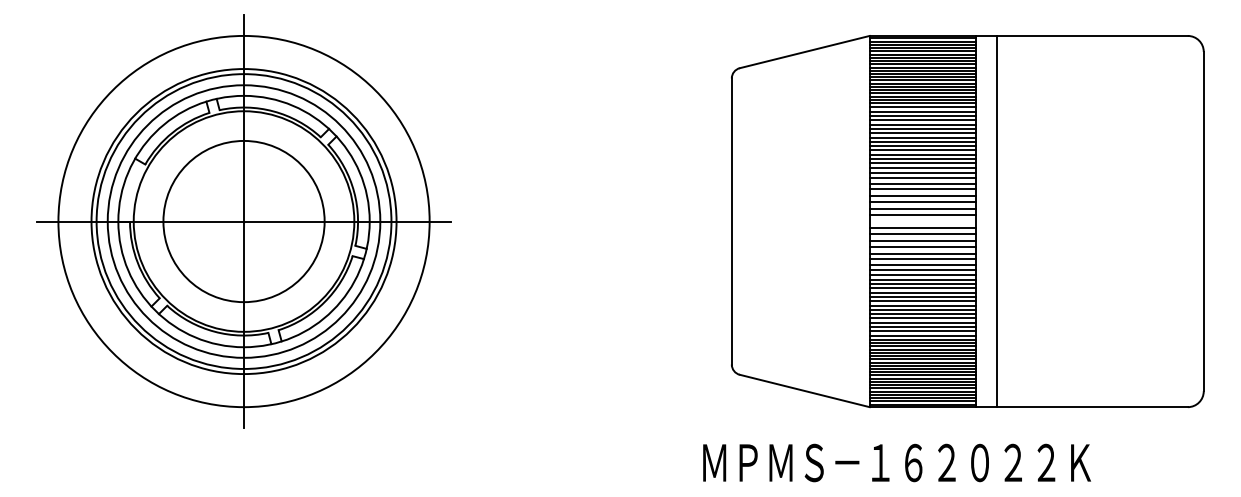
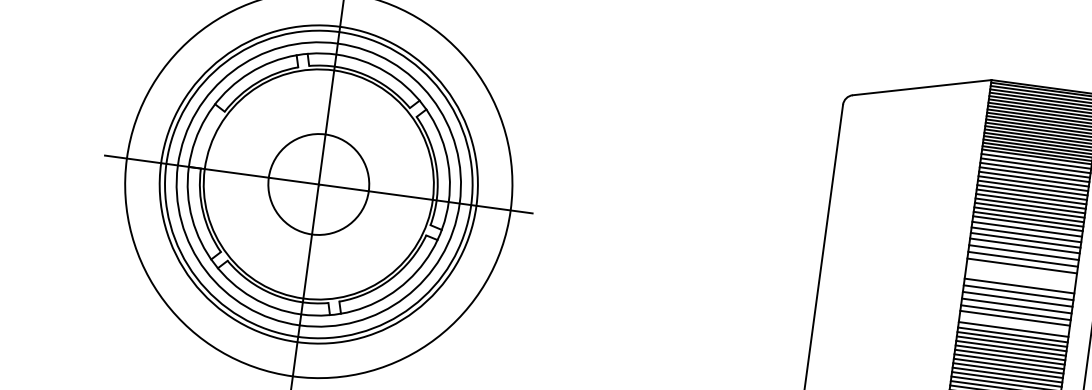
line: (922, 215) -> (1021, 273), removed
circle: (243, 221) -> (318, 184), size x0.6
line: (922, 264) -> (1014, 323), removed

